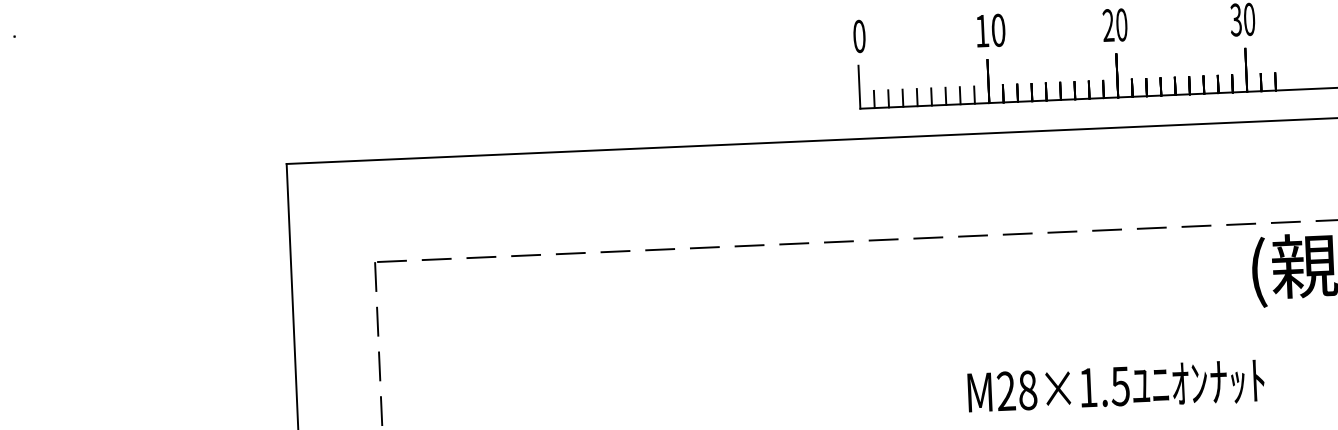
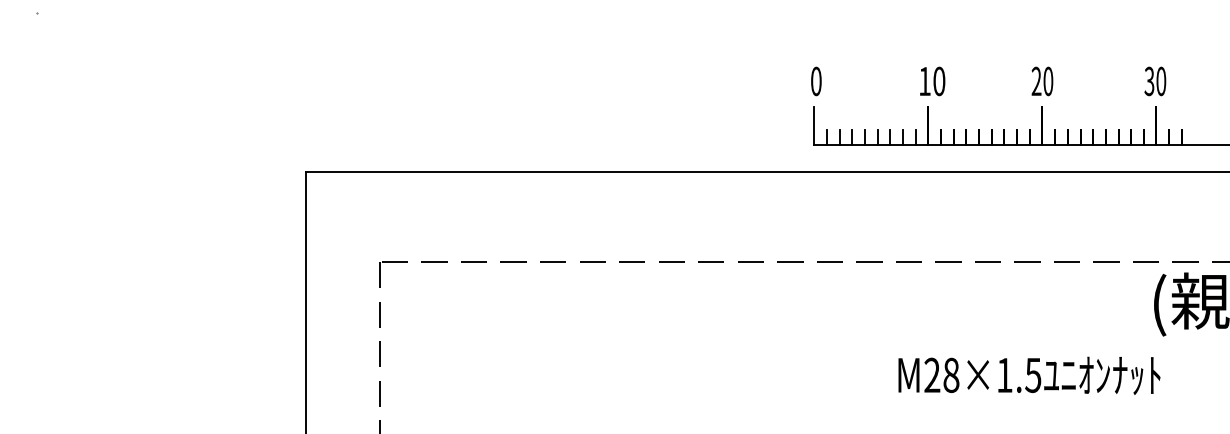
text: (1116, 386) -> (1029, 375), moved

